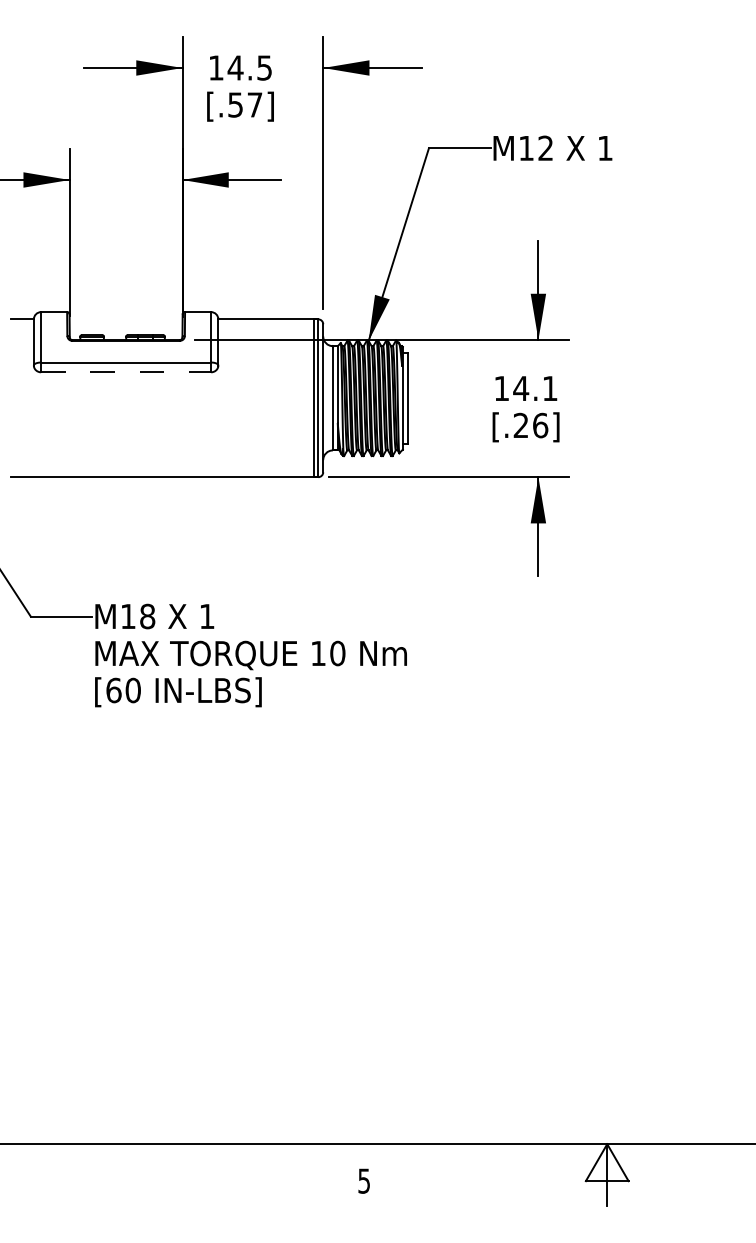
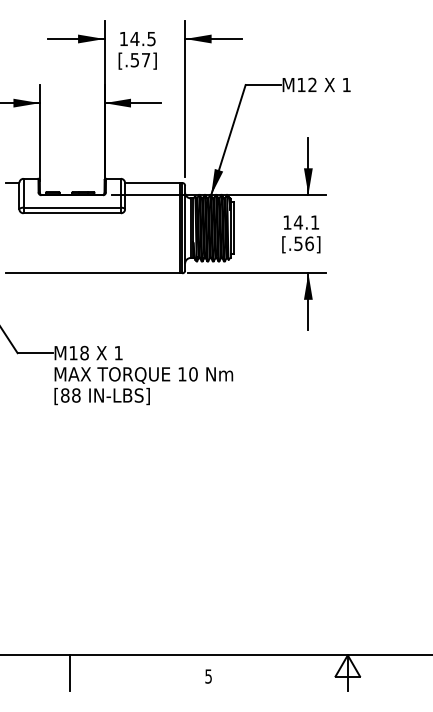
line: (126, 372) -> (72, 213), dashed -> solid
text: (521, 425) -> (298, 243), [.26] -> [.56]
text: (123, 690) -> (70, 395), [60 -> [88
line: (121, 1174) -> (69, 672), added

